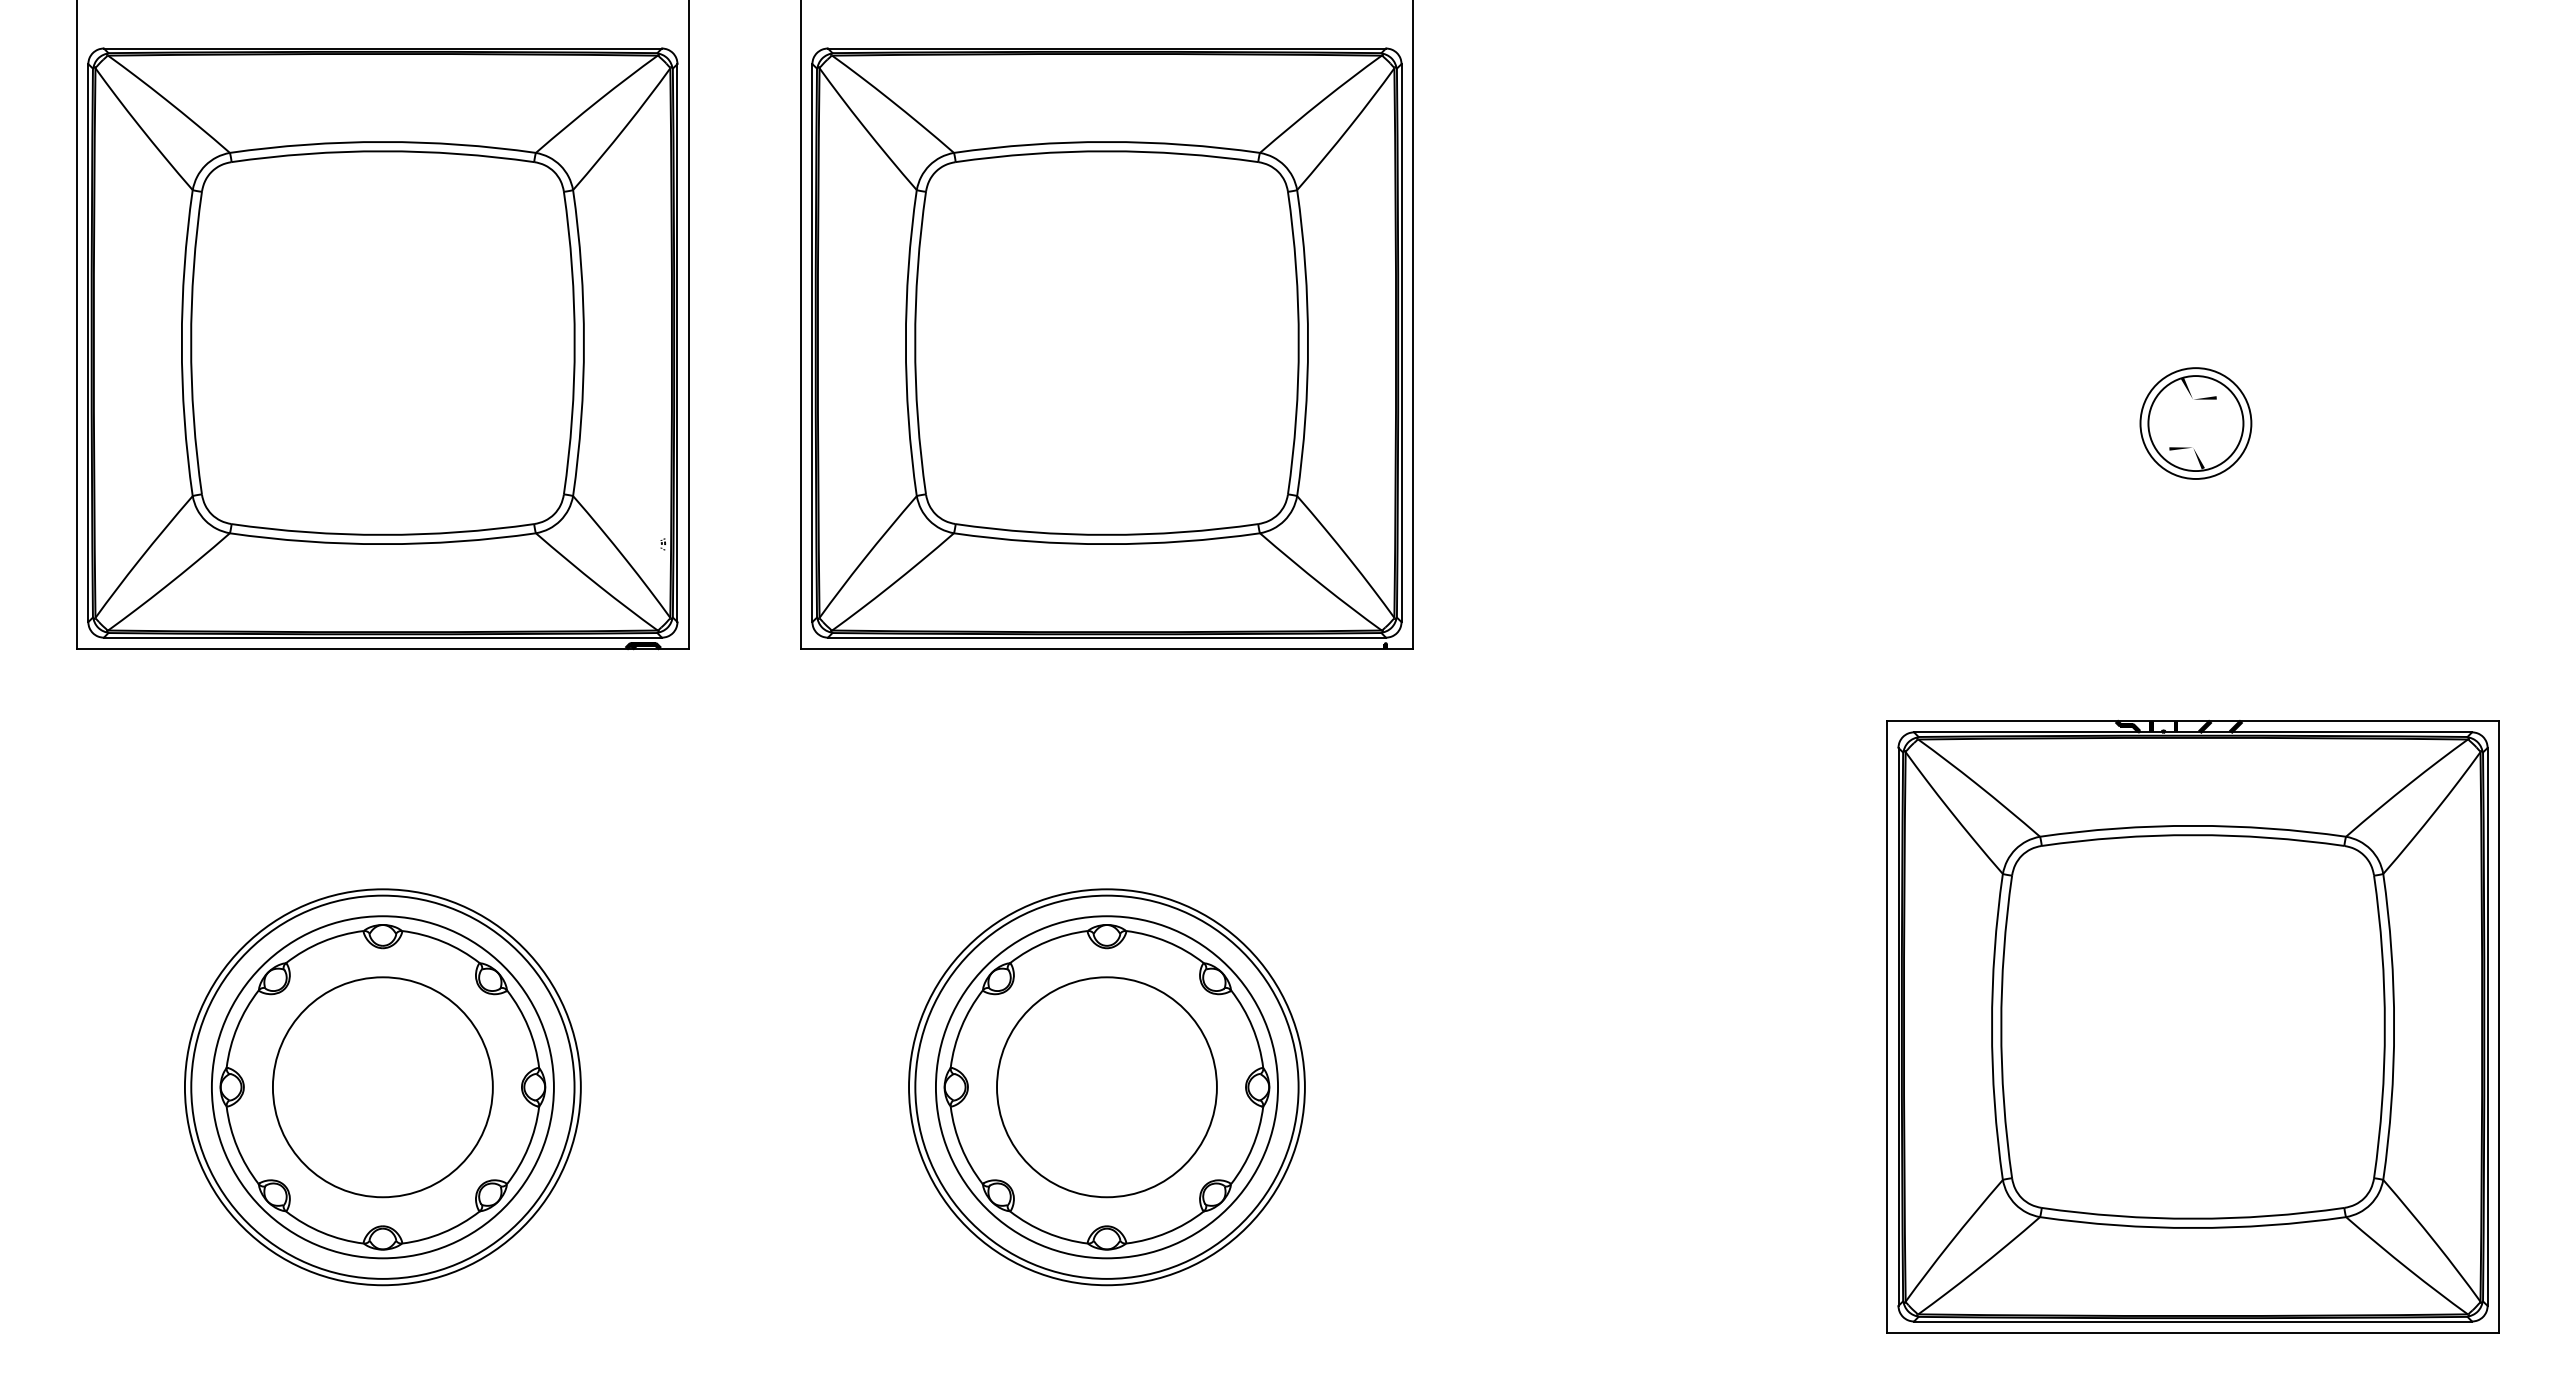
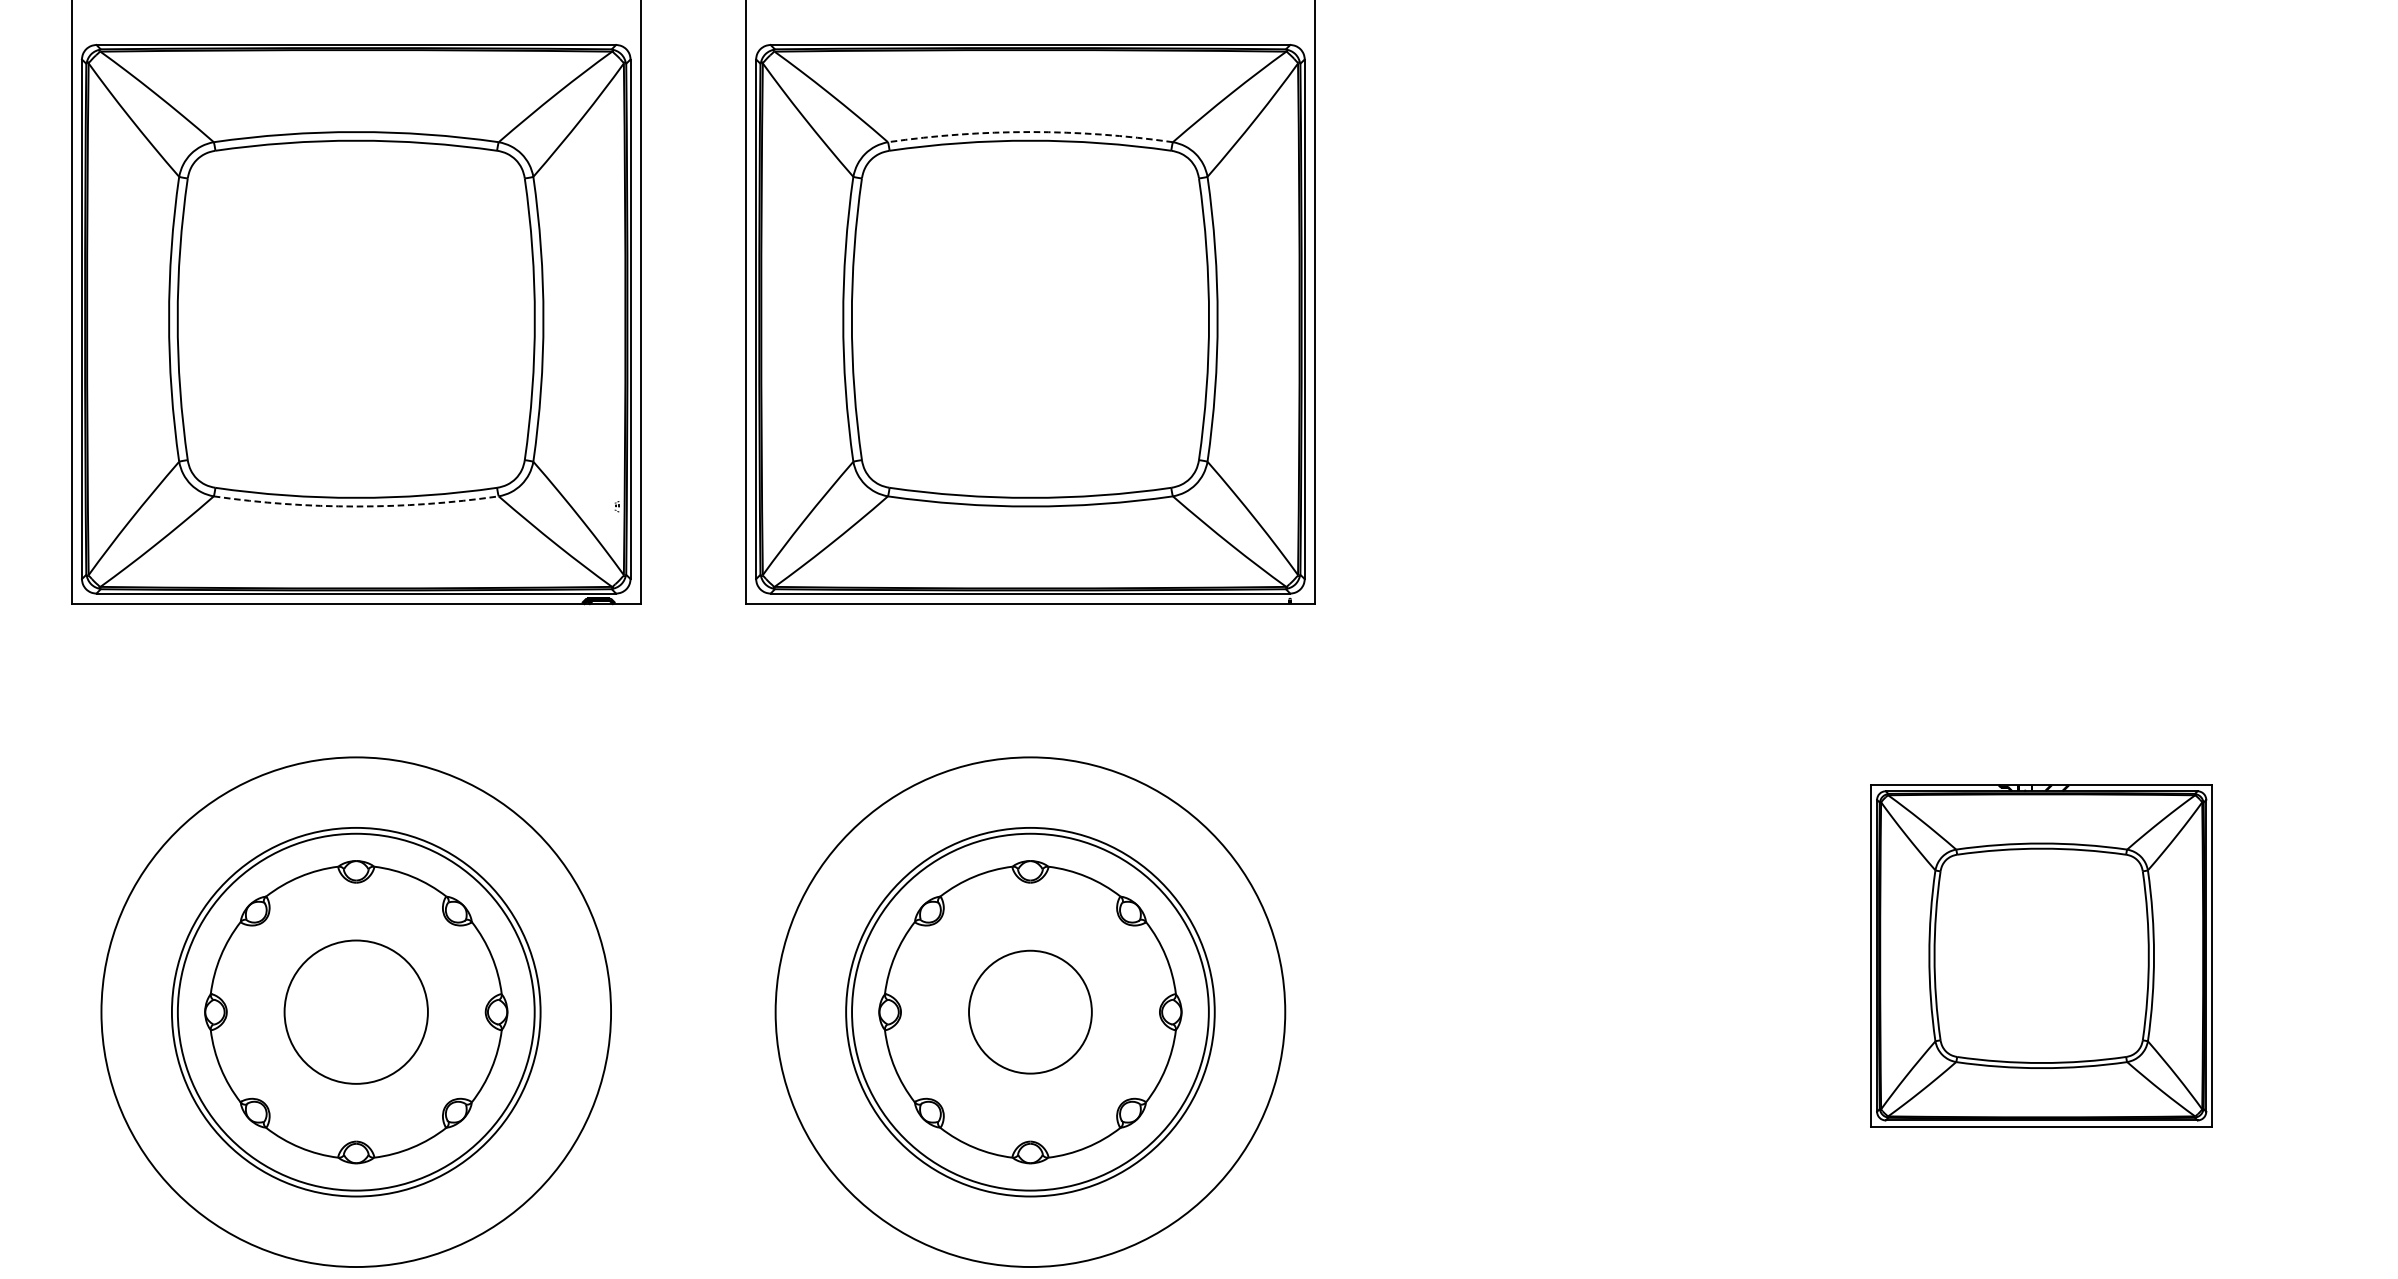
arc: (1106, 142) -> (1030, 132), solid -> dashed
part: (2195, 423) -> (2043, 394), removed
arc: (382, 544) -> (355, 506), solid -> dashed
part: (2192, 1026) -> (2041, 955), size x0.6
circle: (382, 1087) -> (355, 1012), size x0.7
circle: (382, 1087) -> (355, 1012), size x1.6
circle: (1106, 1087) -> (1030, 1012), size x0.6
circle: (1106, 1087) -> (1030, 1012), size x1.6

